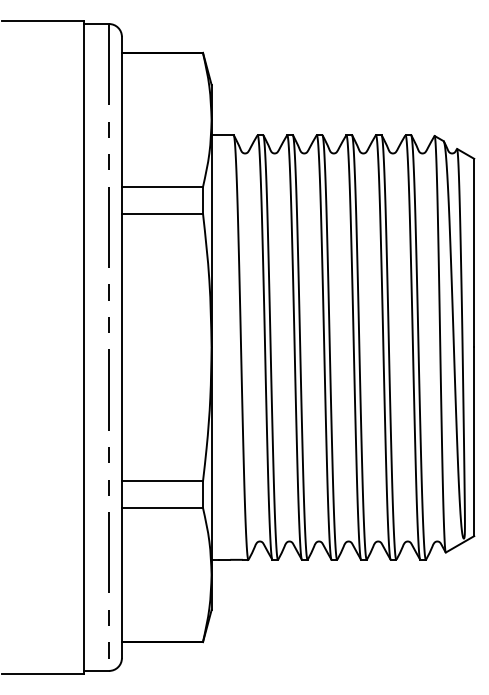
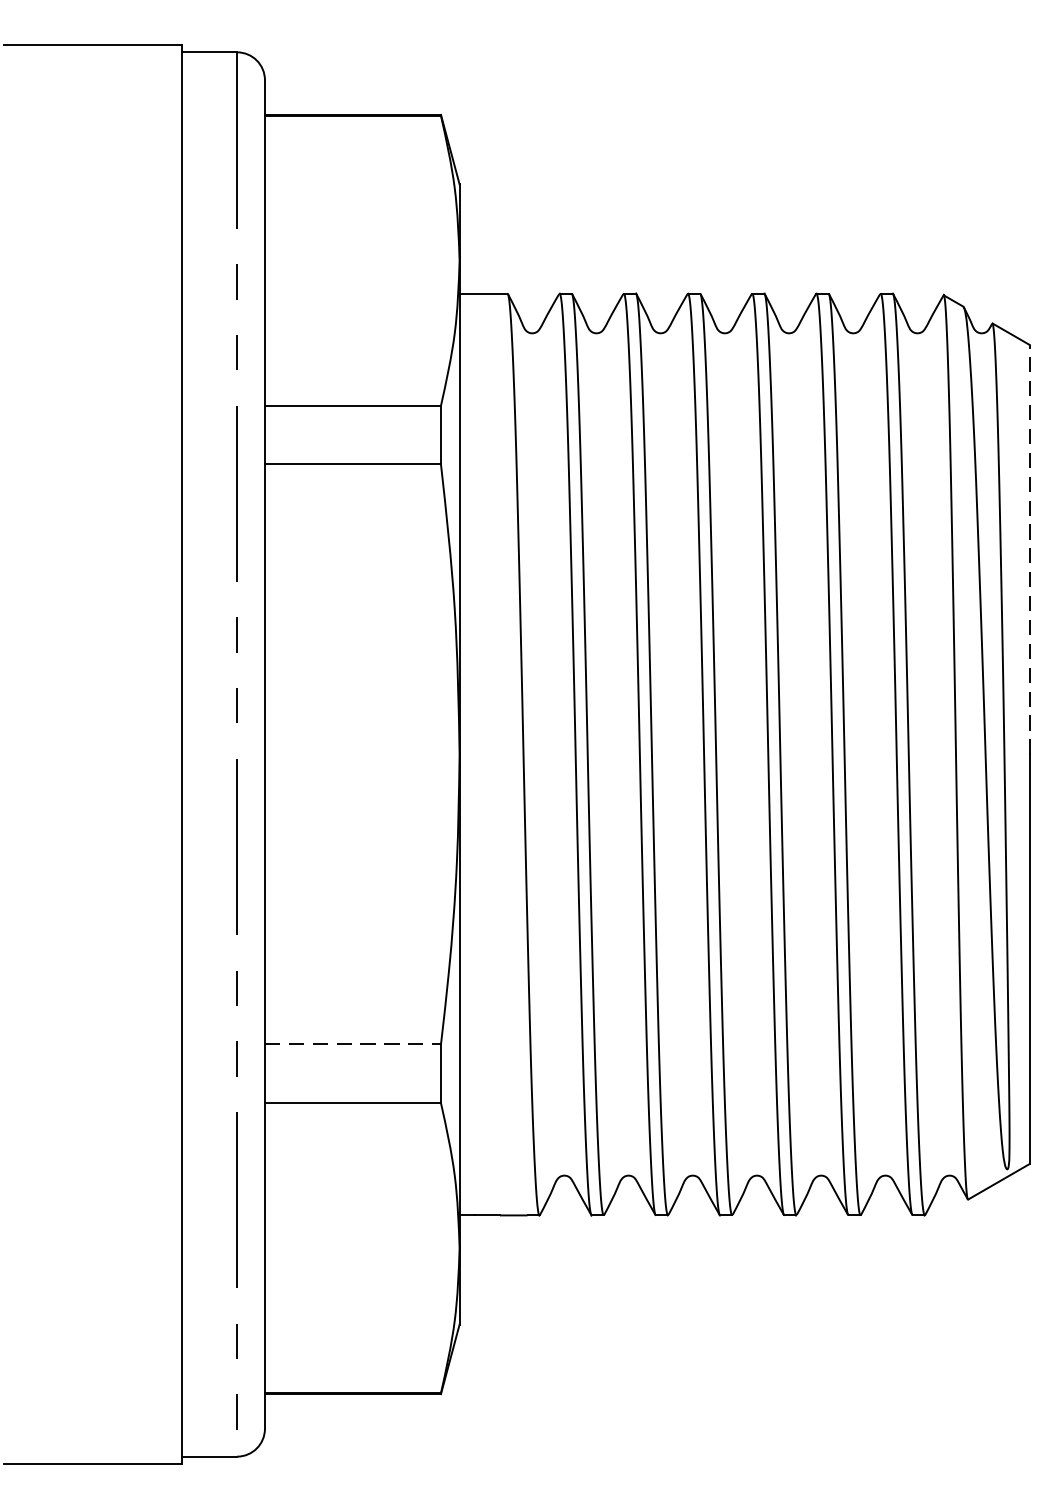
line: (474, 252) -> (1030, 548), solid -> dashed
line: (162, 481) -> (352, 1045), solid -> dashed

